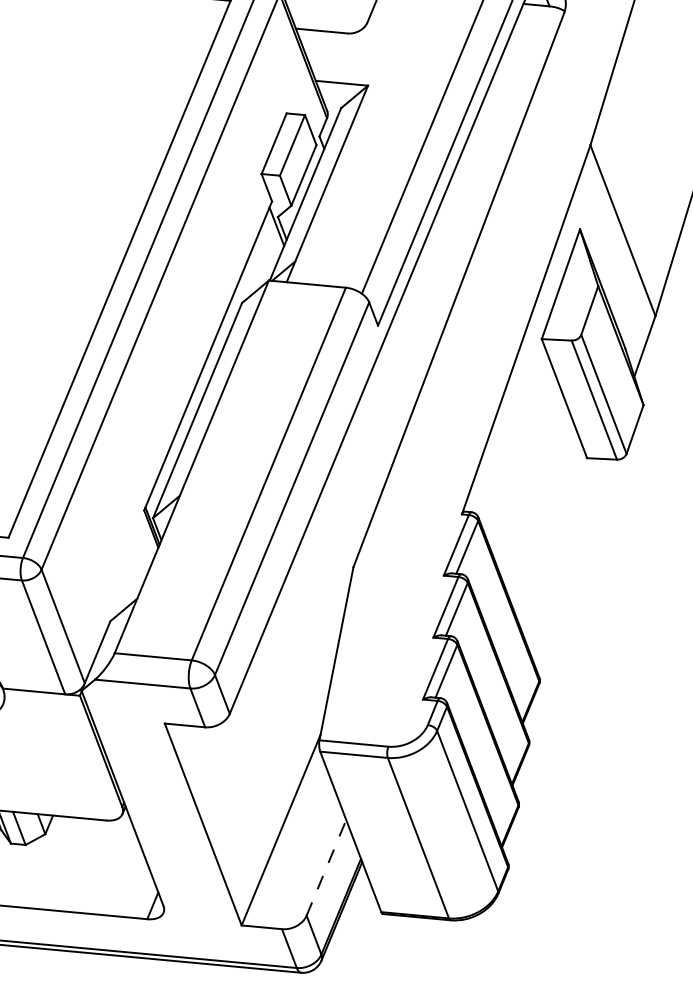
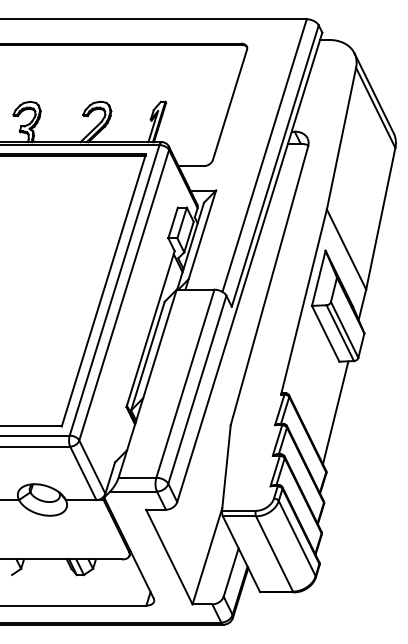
line: (569, 561) -> (335, 412), added
line: (327, 867) -> (231, 572), dashed -> solid

